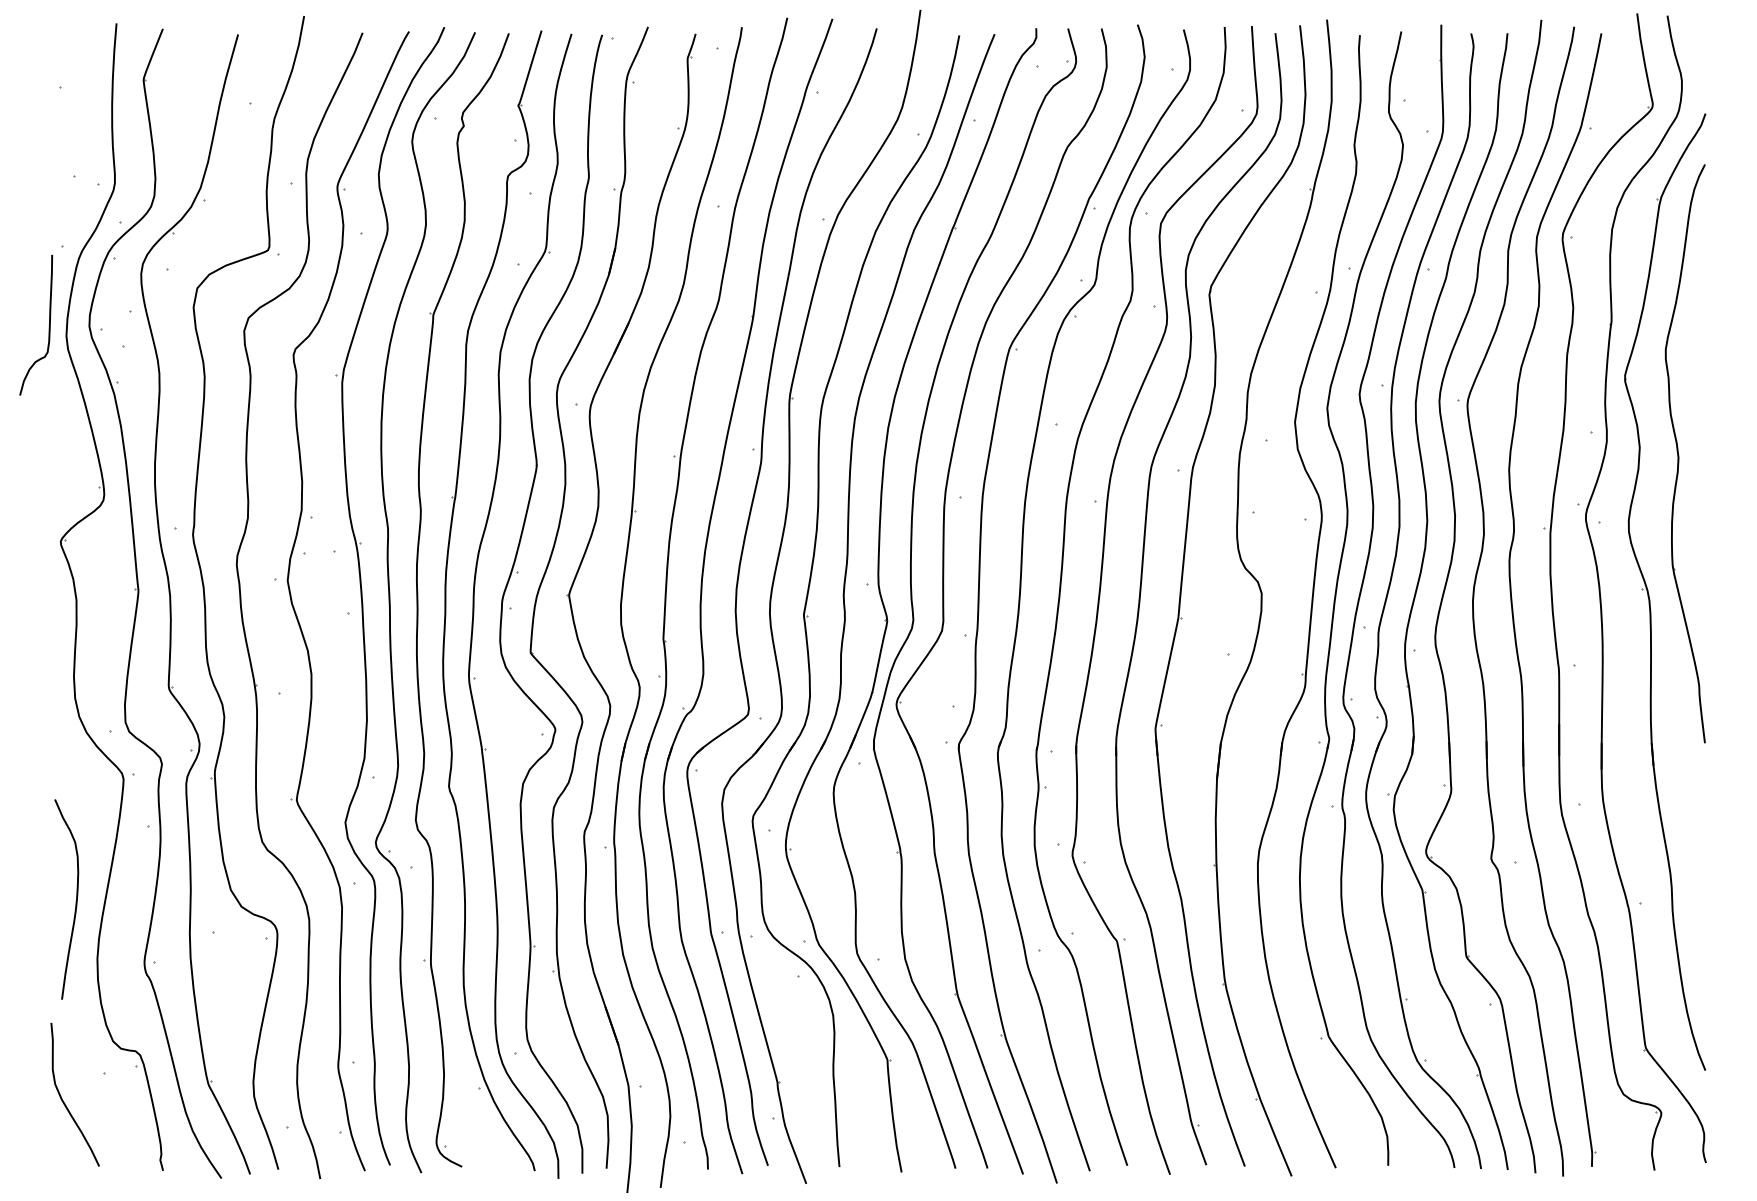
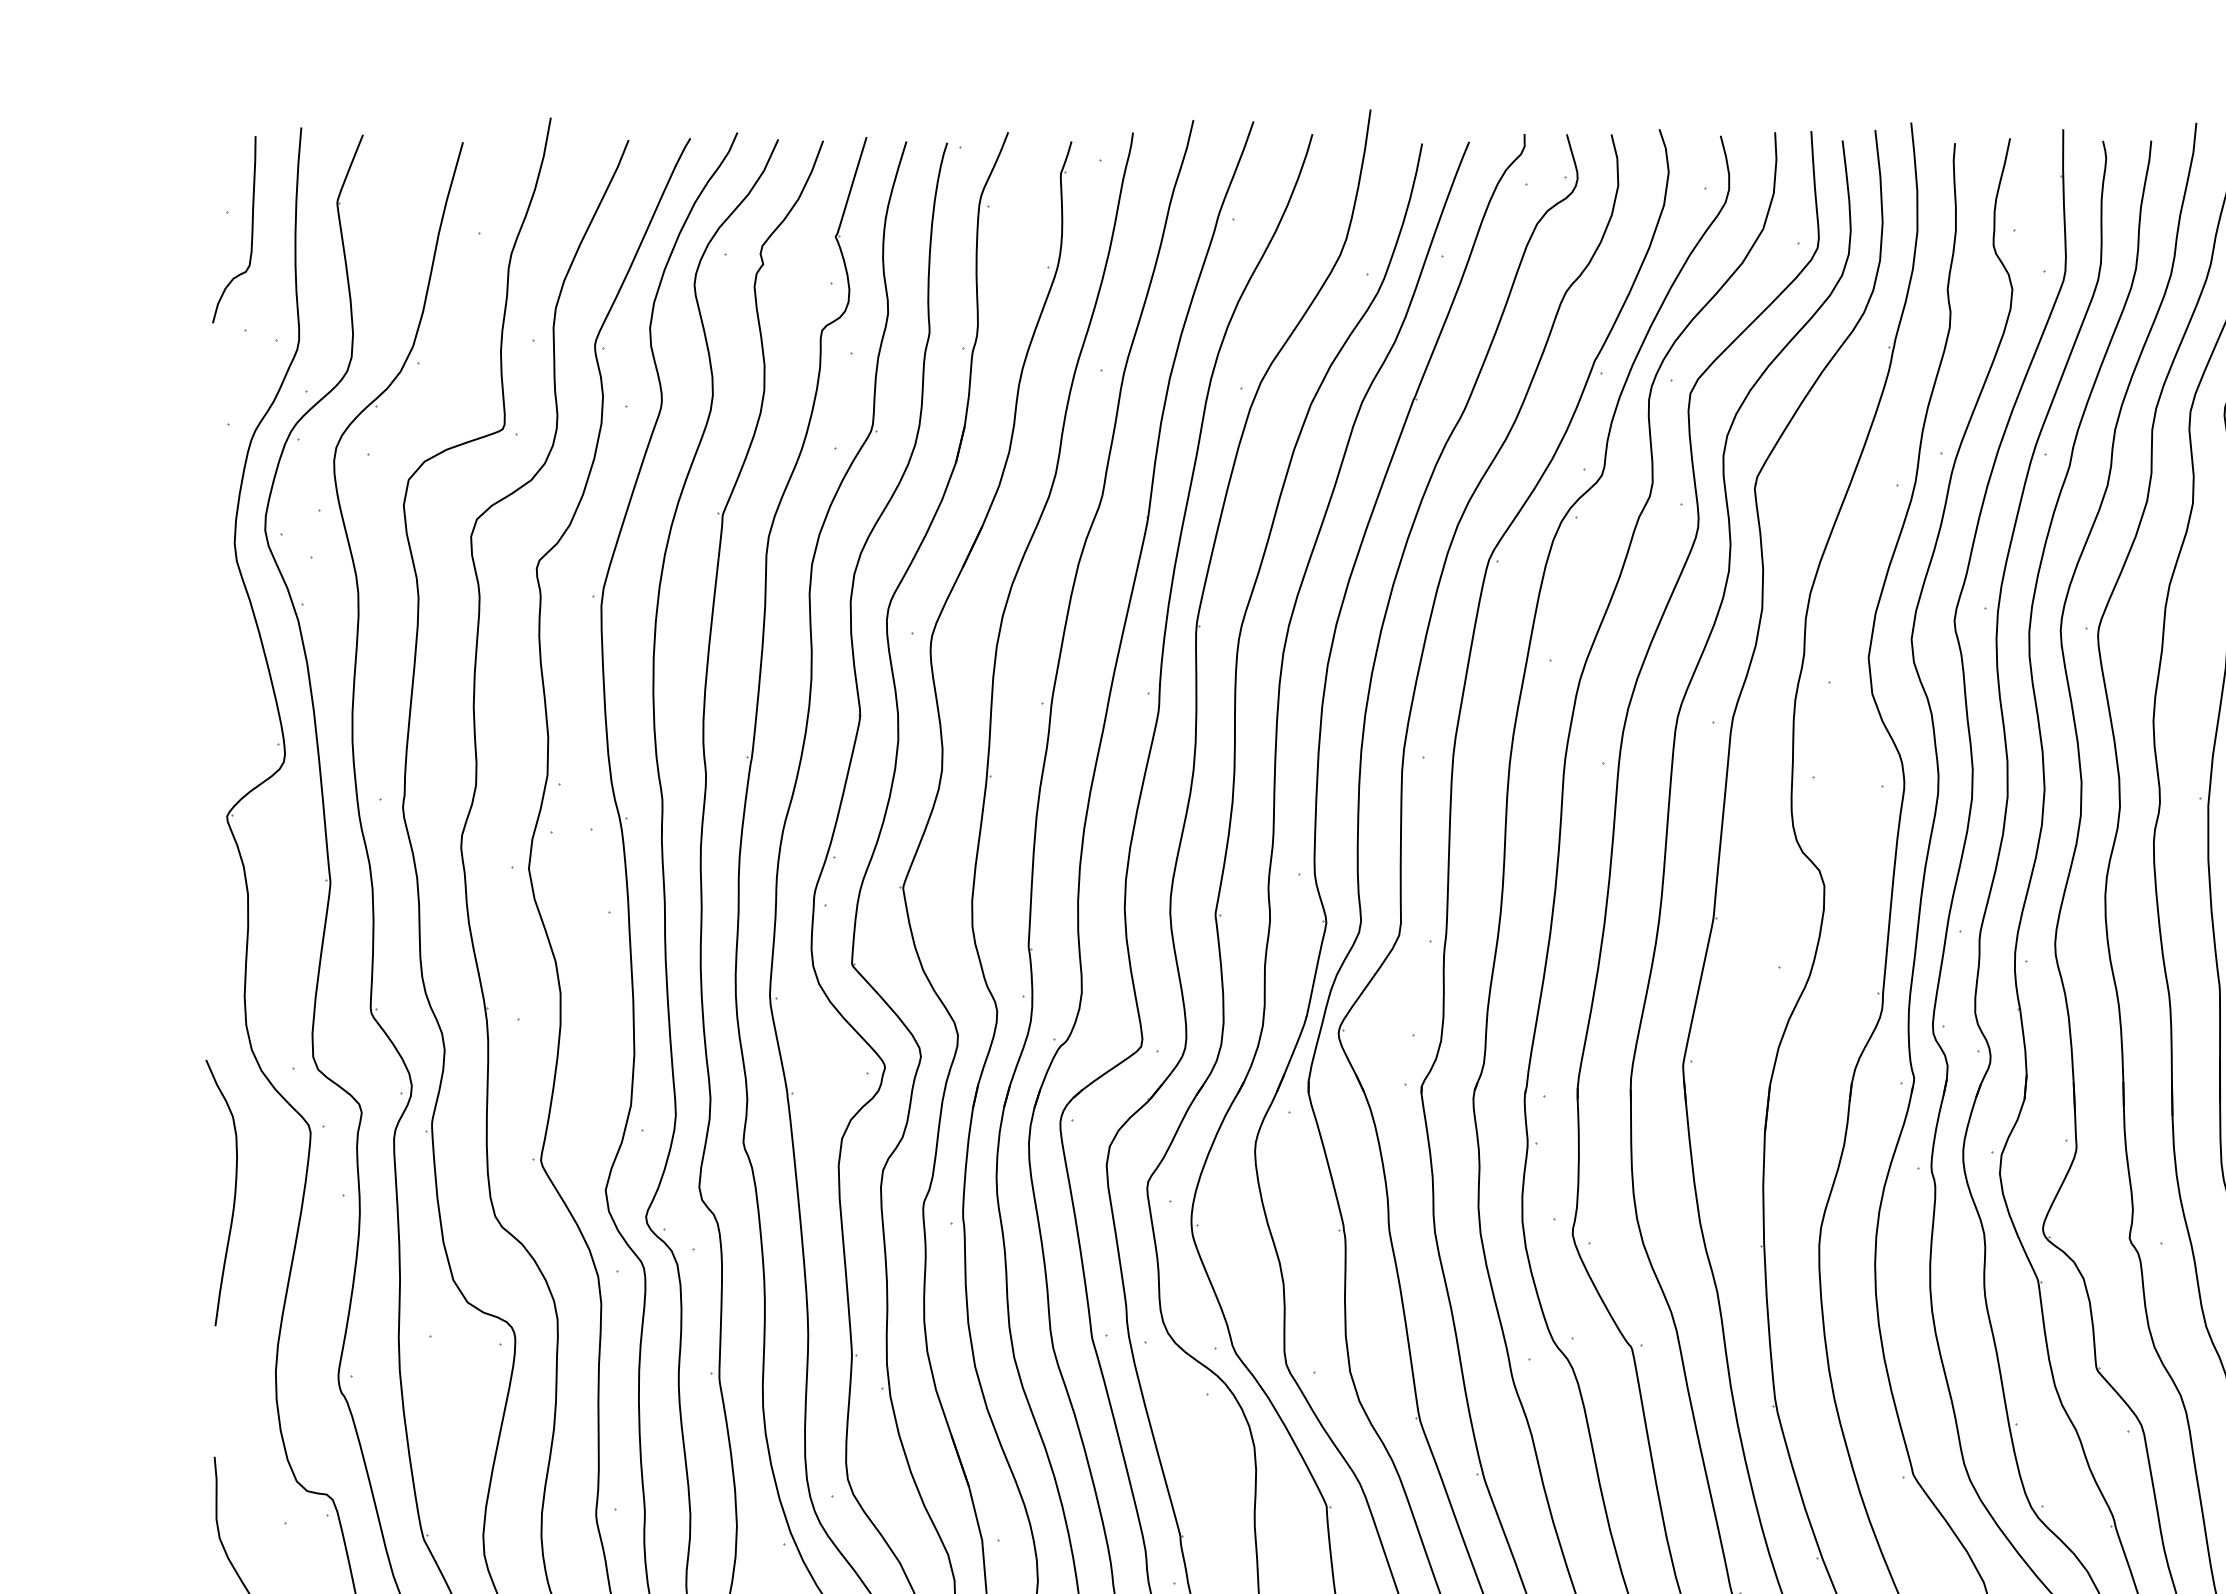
curve: (48, 327) -> (250, 232), moved
curve: (75, 901) -> (233, 1195), moved

